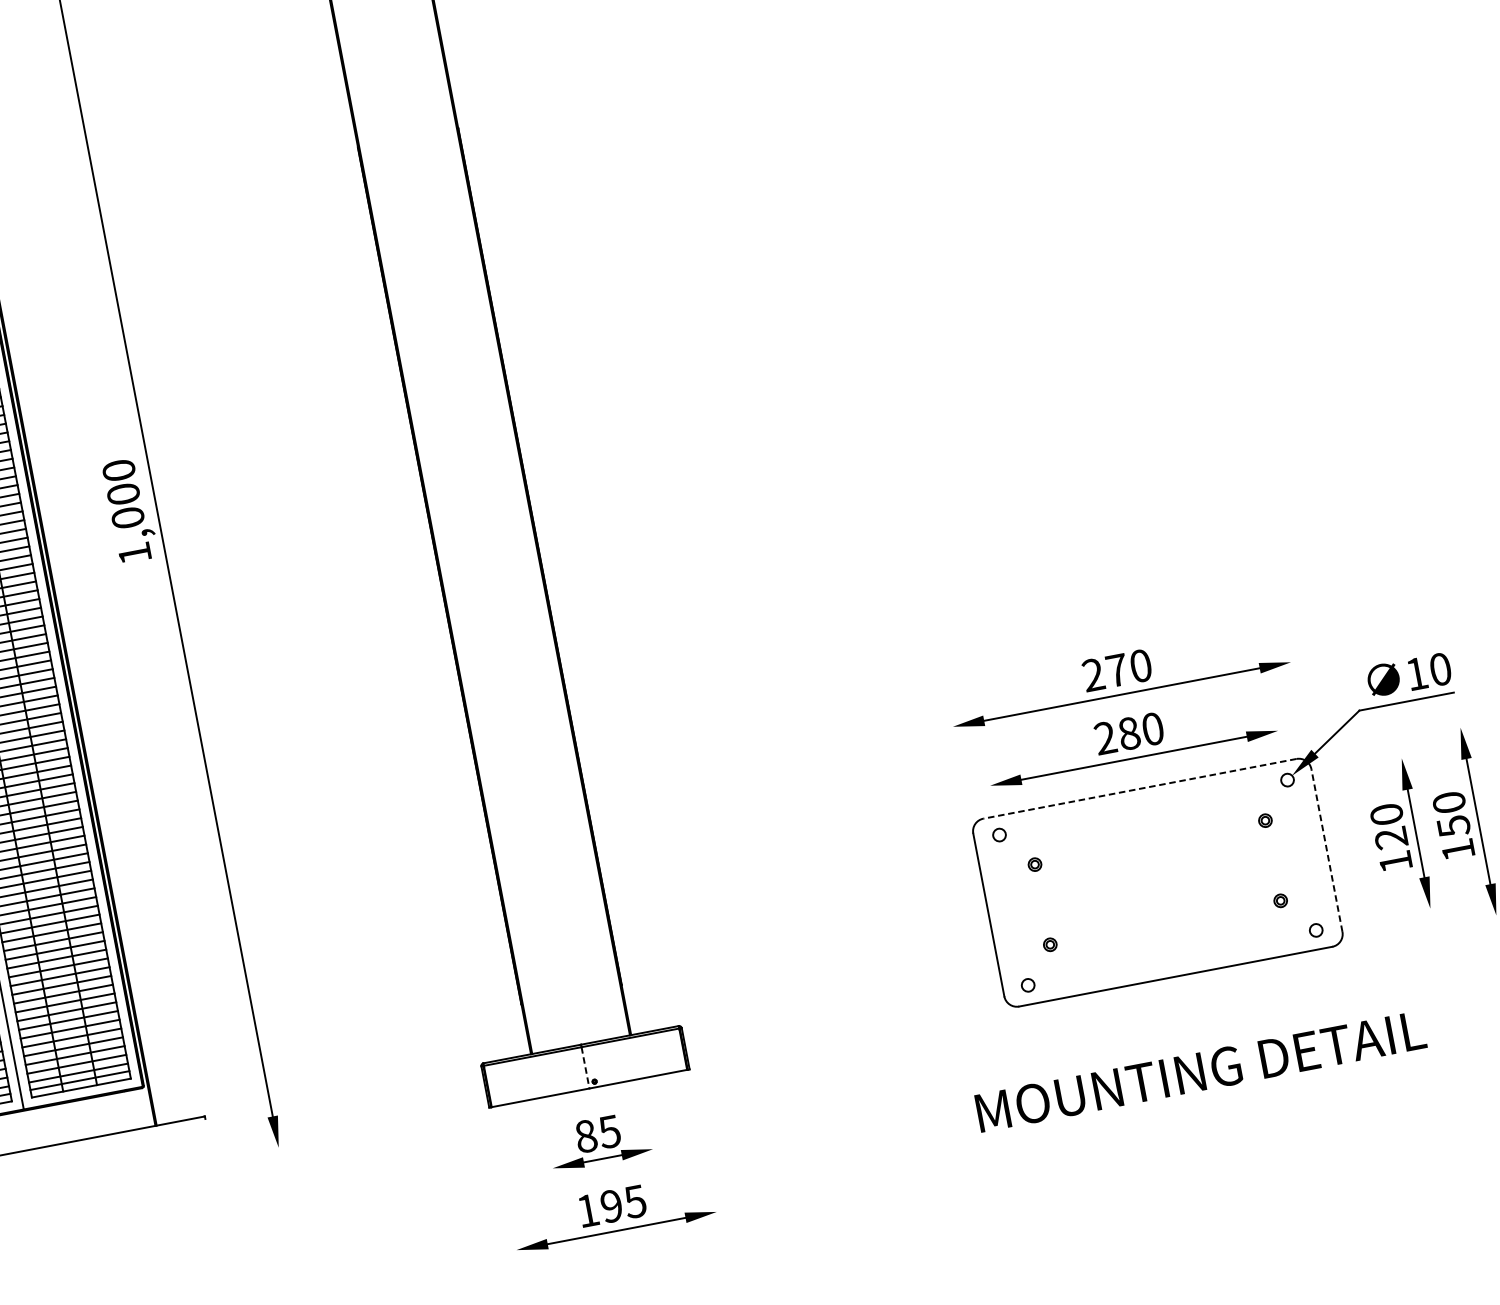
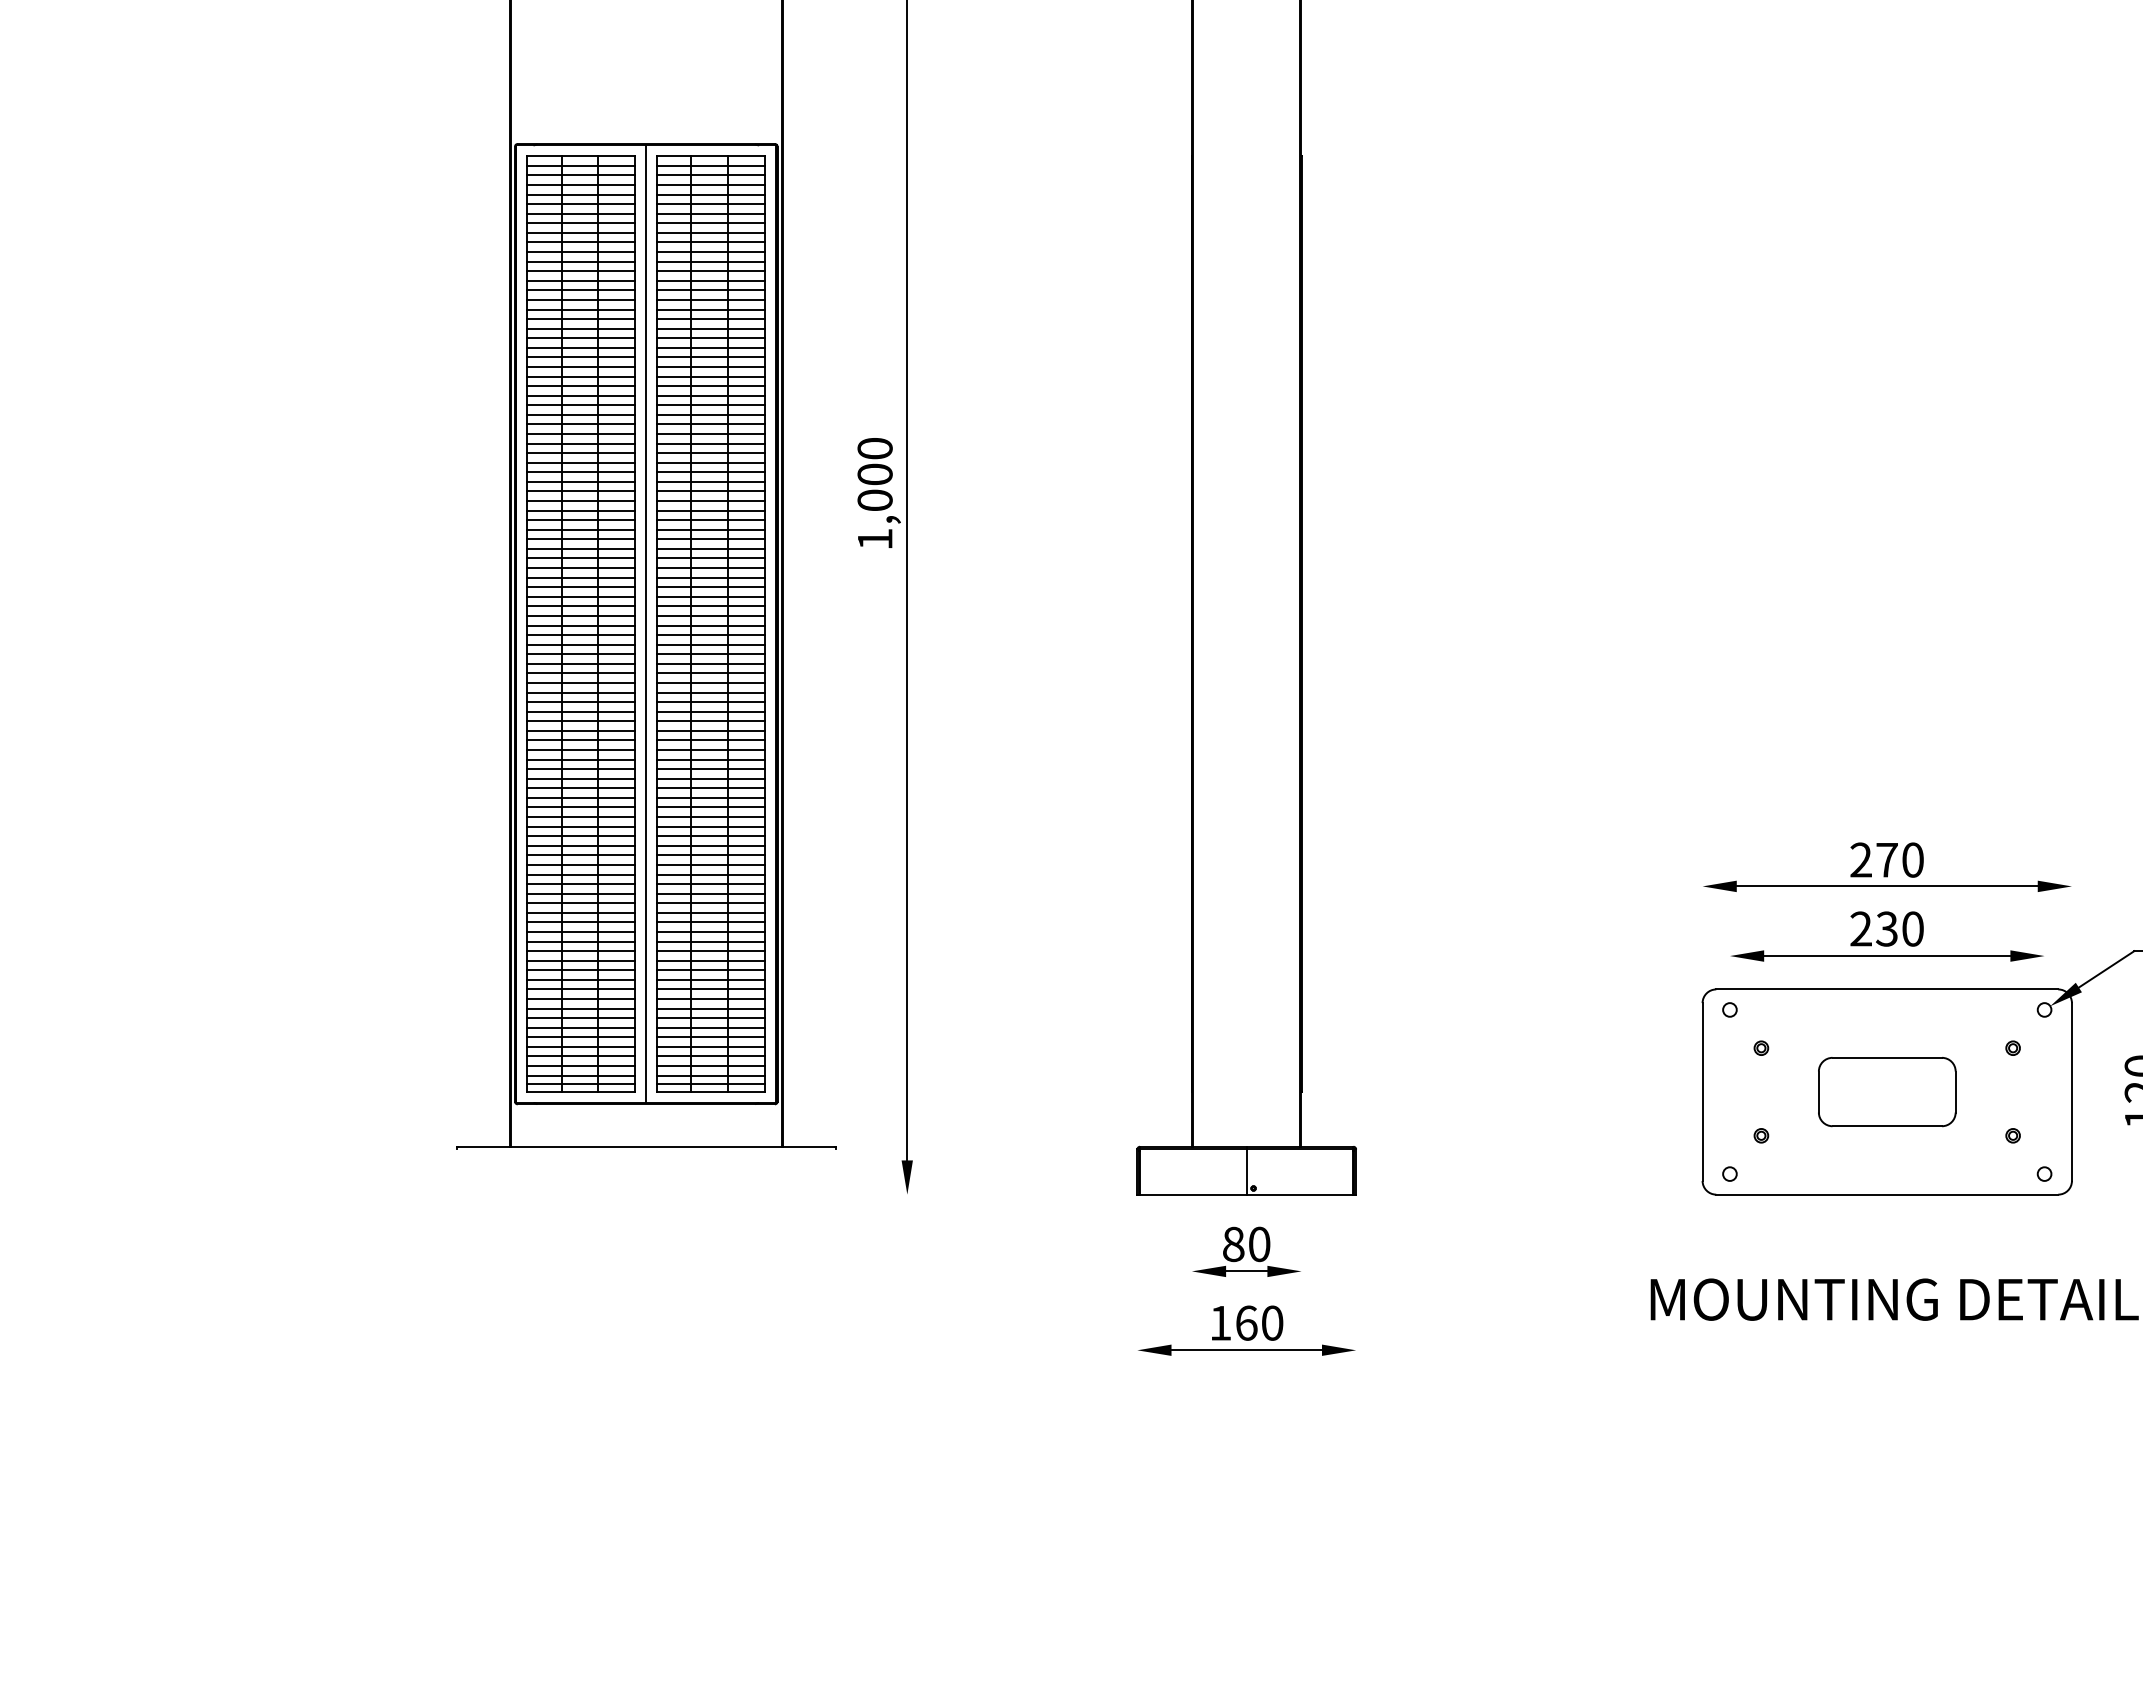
text: (1128, 733) -> (1886, 928), 280 -> 230
line: (1139, 789) -> (1886, 989), dashed -> solid
line: (1326, 851) -> (2071, 1092), dashed -> solid
part: (1158, 883) -> (1887, 1092), added
line: (585, 1068) -> (1246, 1172), dashed -> solid
text: (609, 1131) -> (1259, 1243), 85 -> 80
text: (623, 1203) -> (1259, 1322), 195 -> 160

